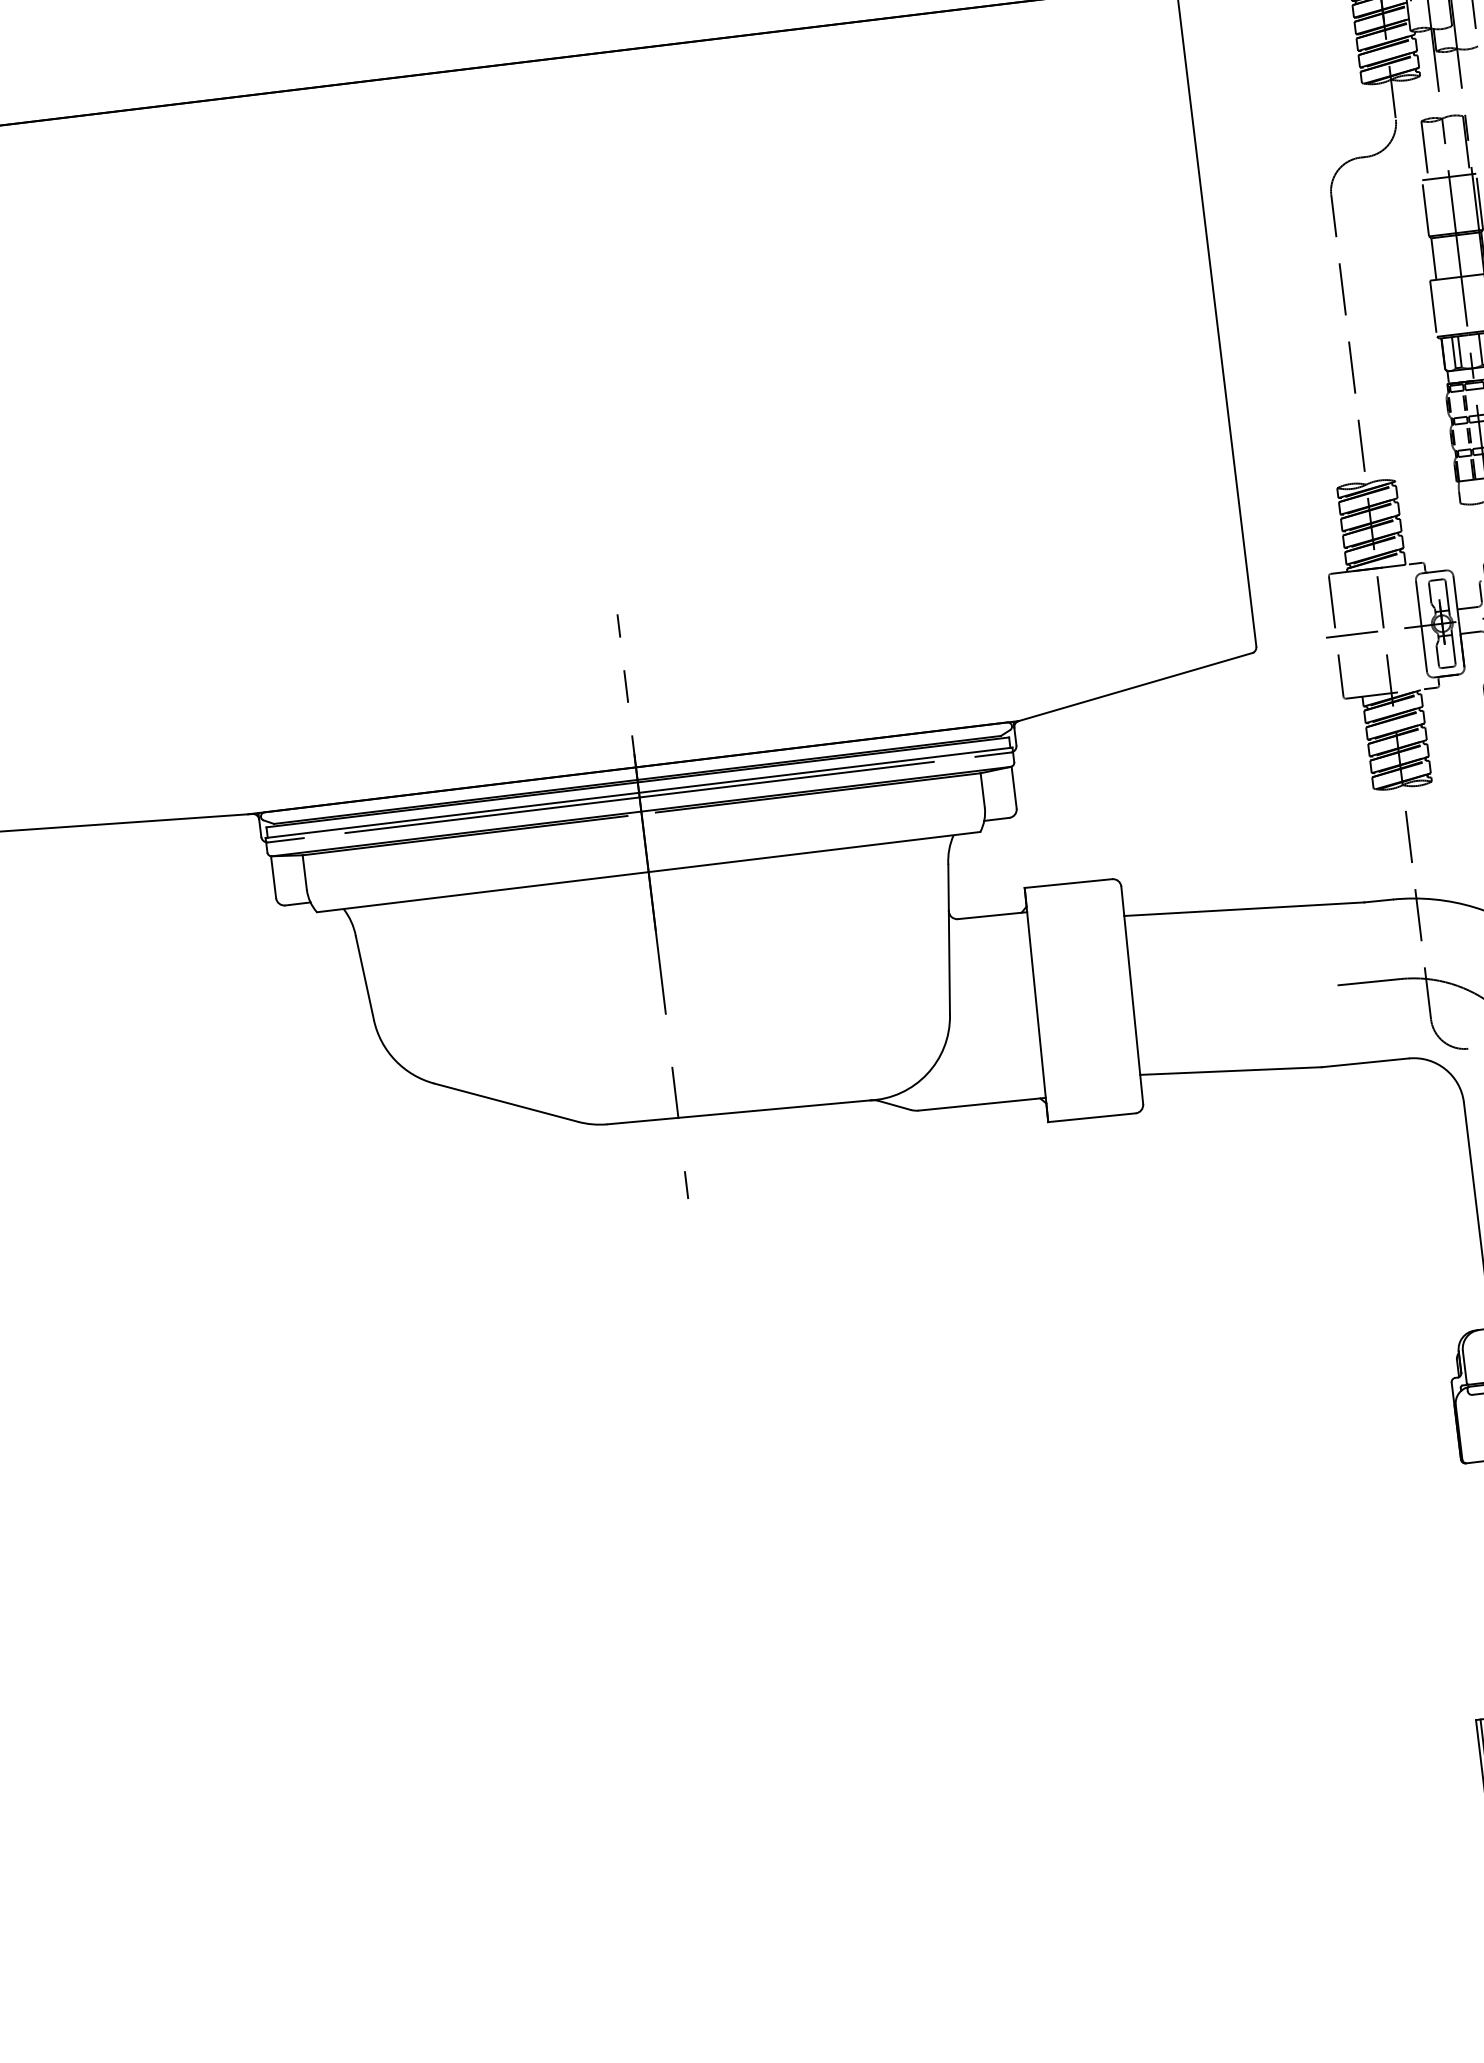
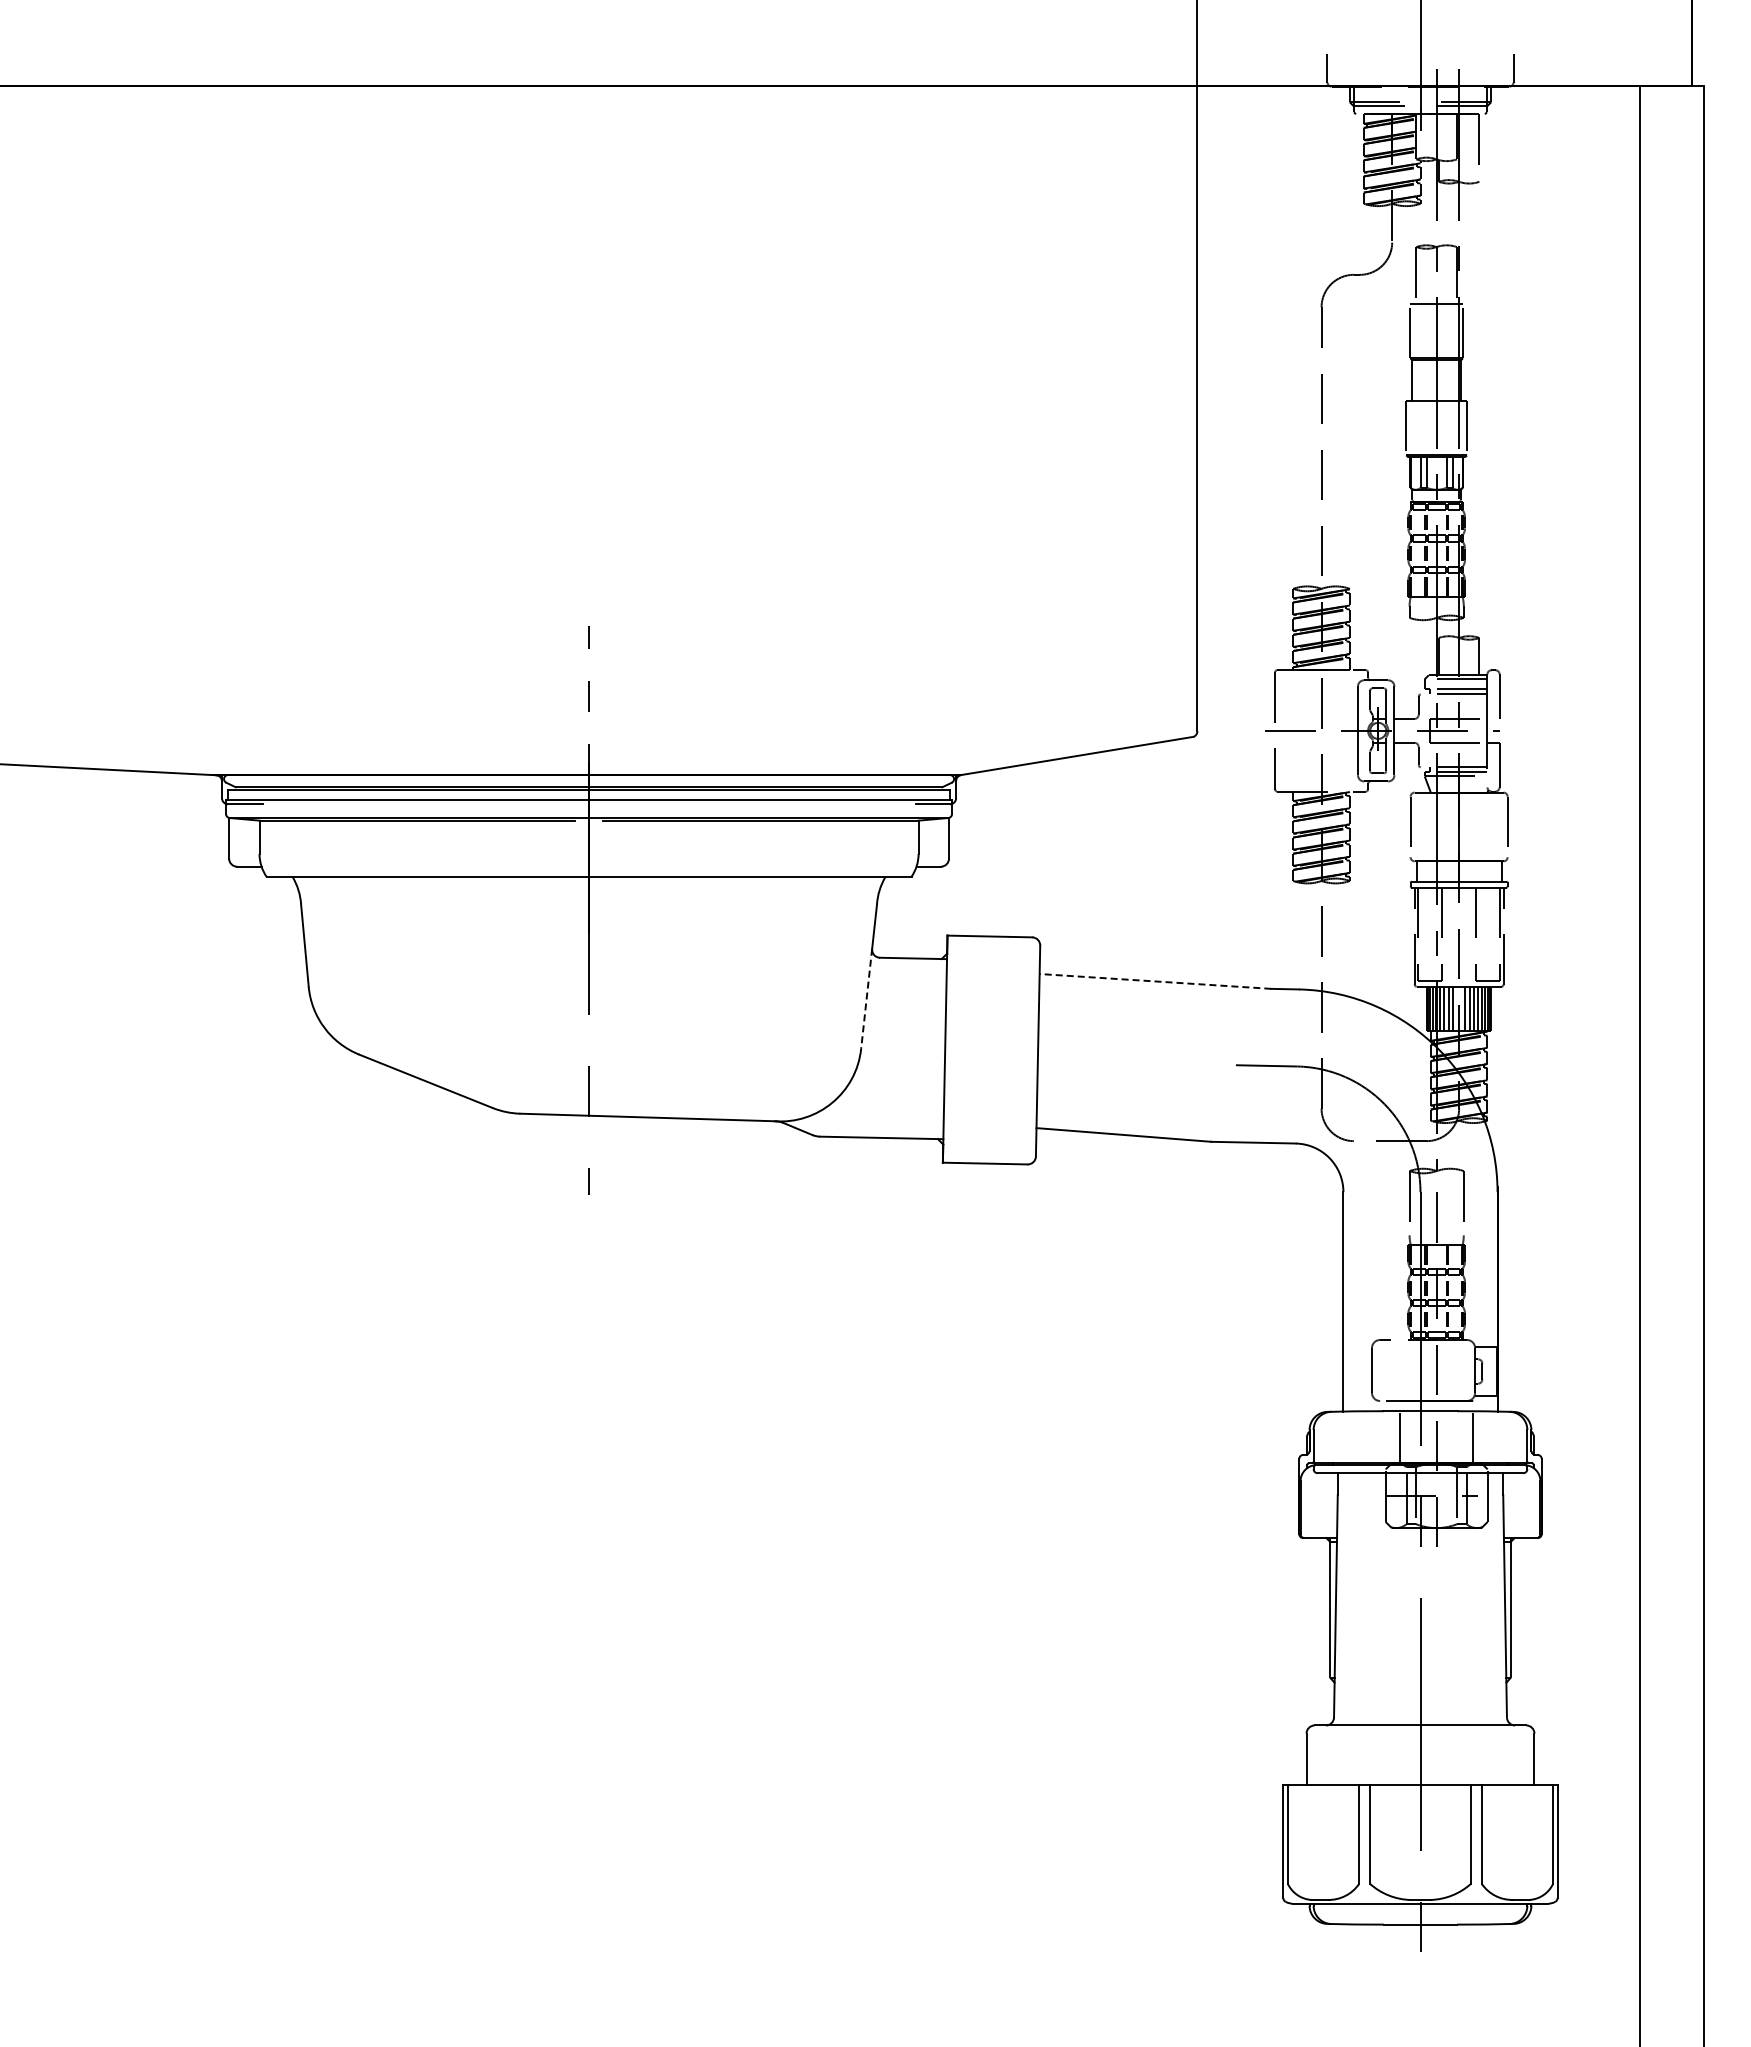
line: (640, 797) -> (589, 804), removed
line: (1243, 909) -> (1154, 981), solid -> dashed
line: (949, 963) -> (866, 999), solid -> dashed

